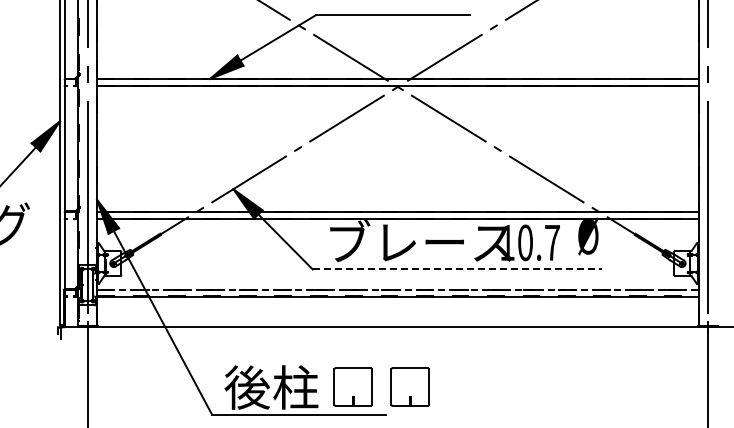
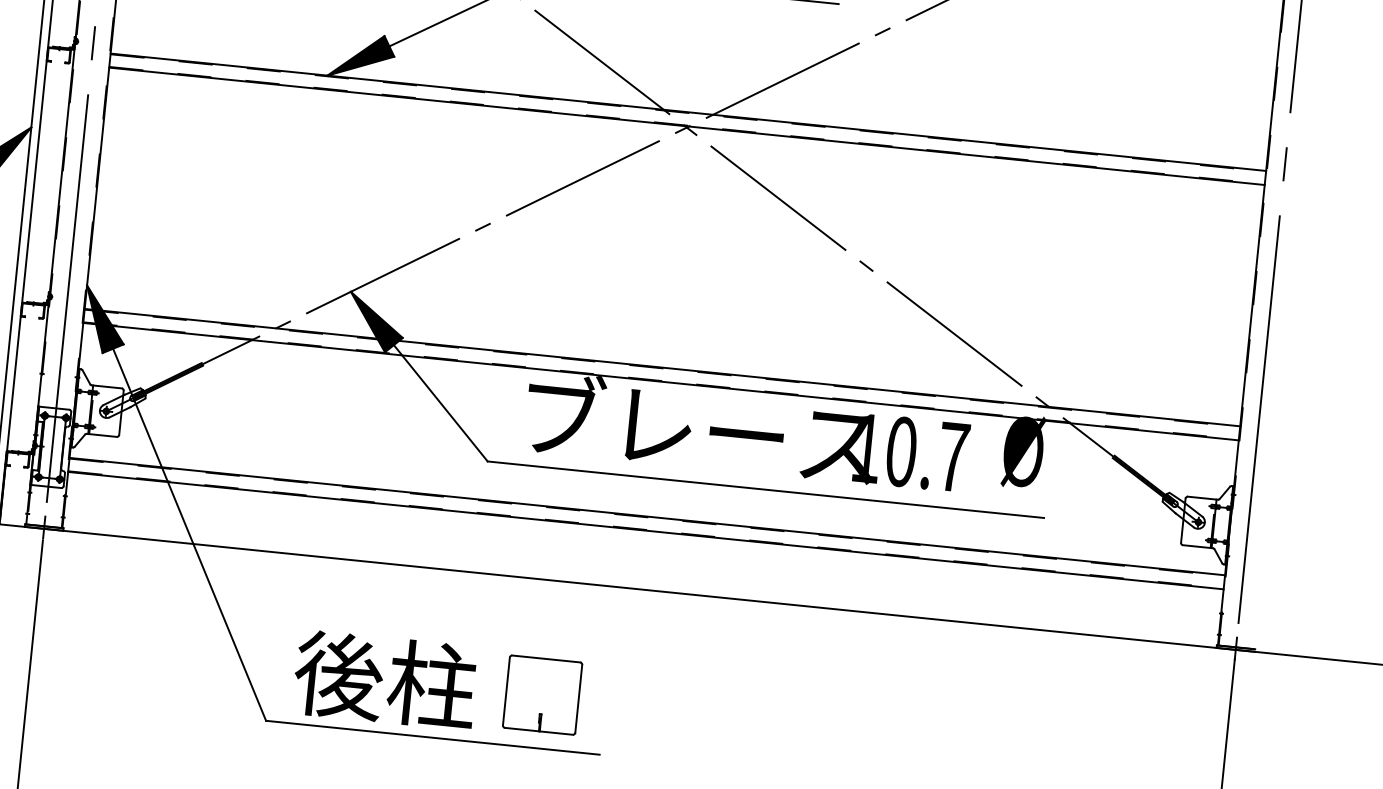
line: (457, 269) -> (765, 489), dashed -> solid
line: (397, 289) -> (646, 516), dashed -> solid
part: (409, 386) -> (650, 705), removed

